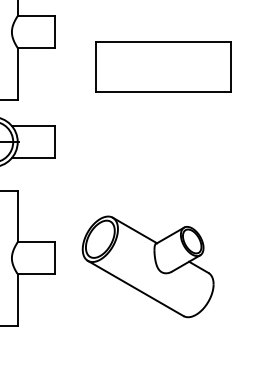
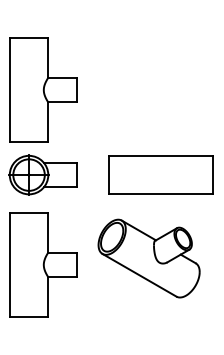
part: (162, 66) -> (160, 174), moved
part: (147, 266) -> (148, 258), moved

